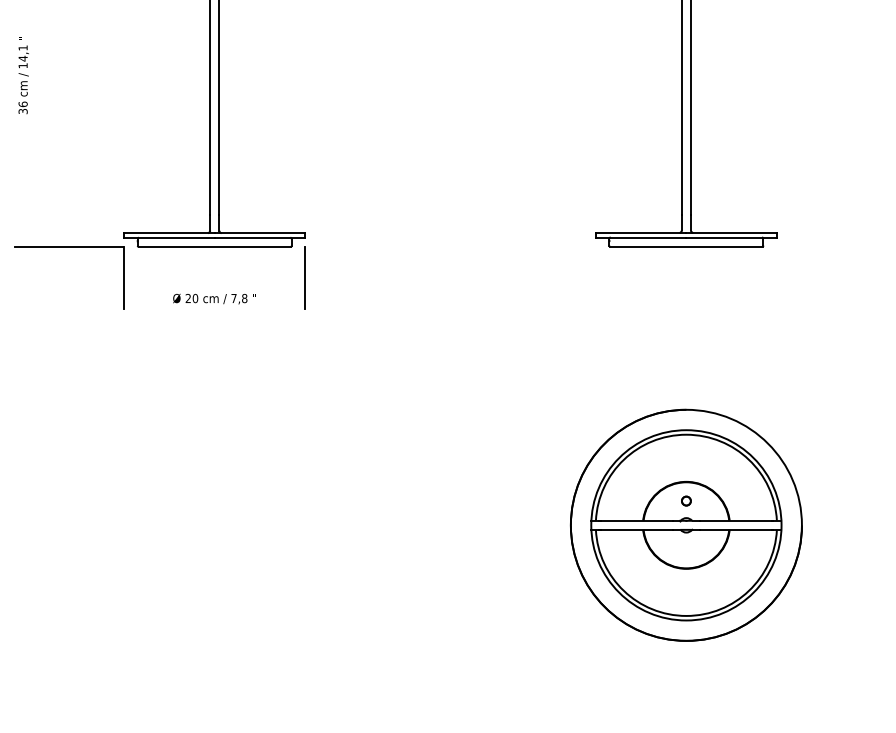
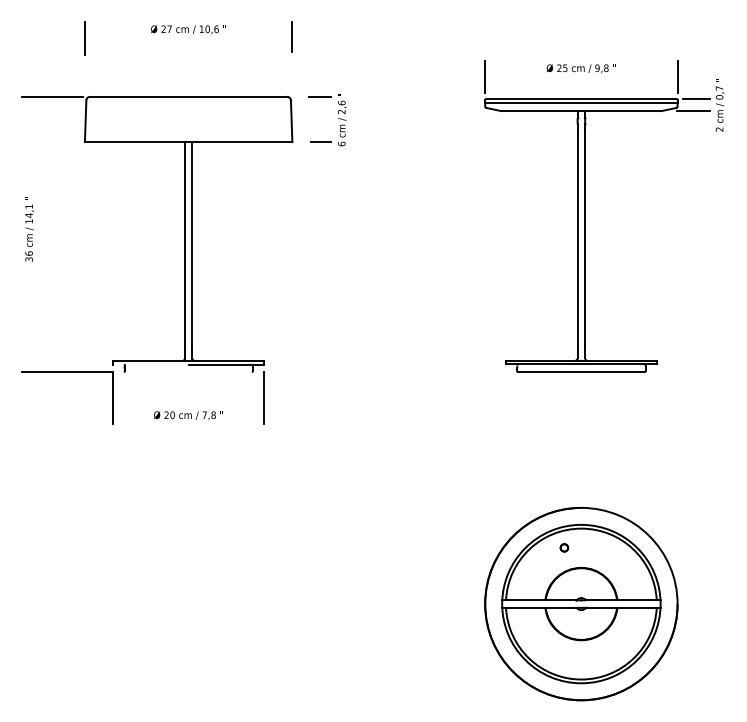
line: (168, 237) -> (150, 364), removed
line: (214, 247) -> (188, 372), removed
part: (686, 500) -> (564, 547), moved

